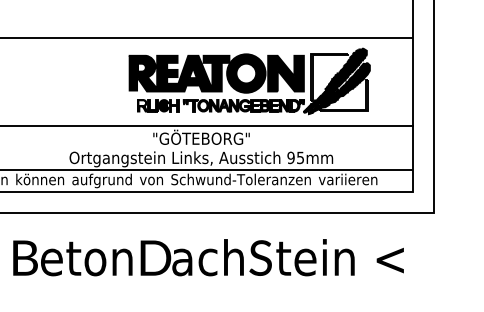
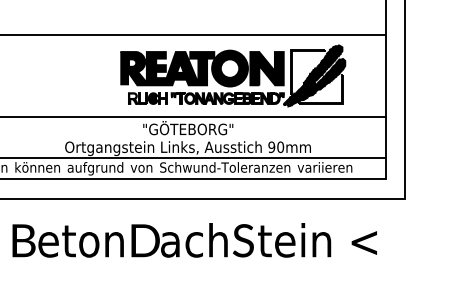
text: (300, 157) -> (280, 146), 95mm -> 90mm

